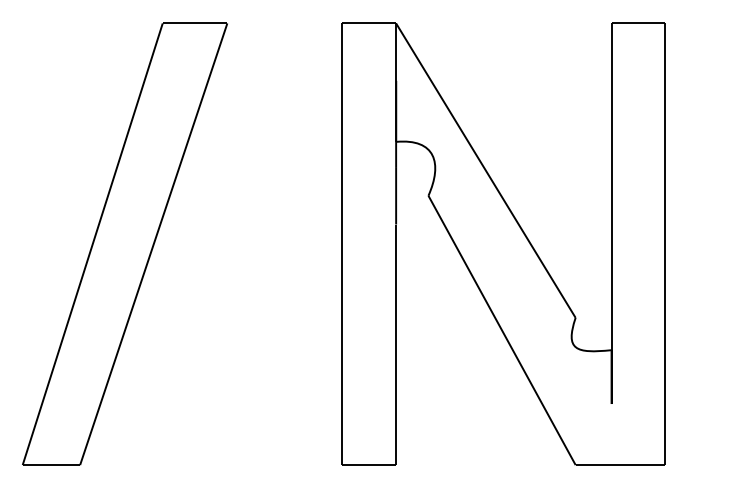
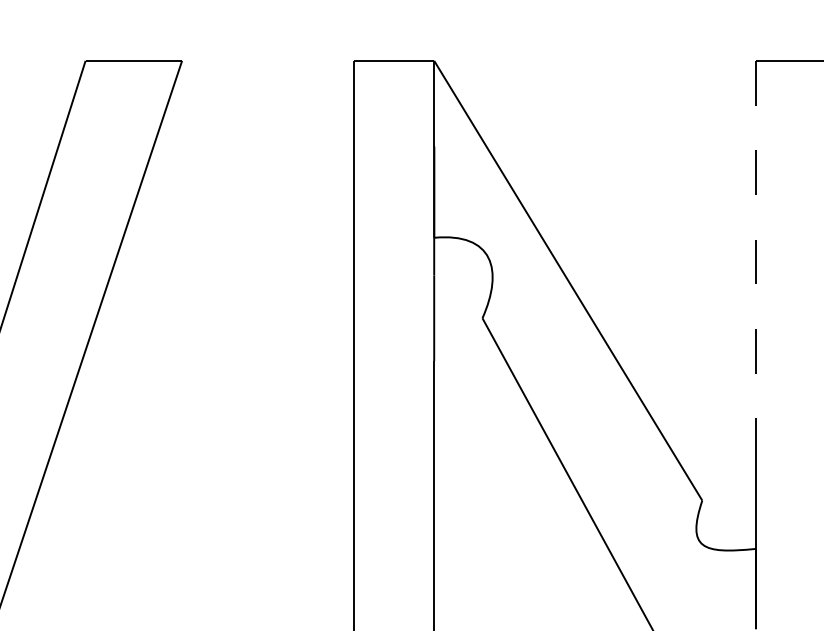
line: (611, 154) -> (755, 256), solid -> dashed

